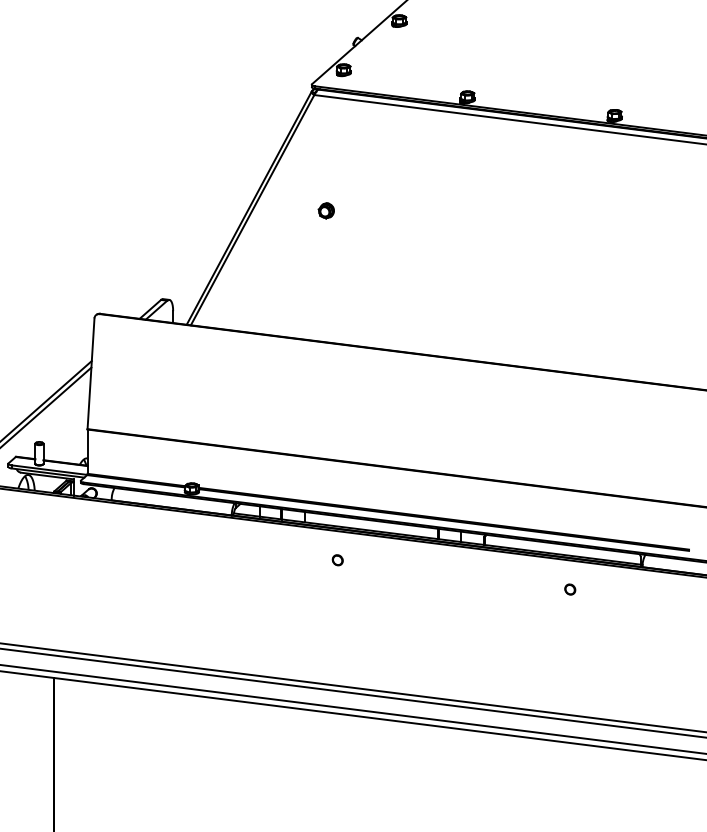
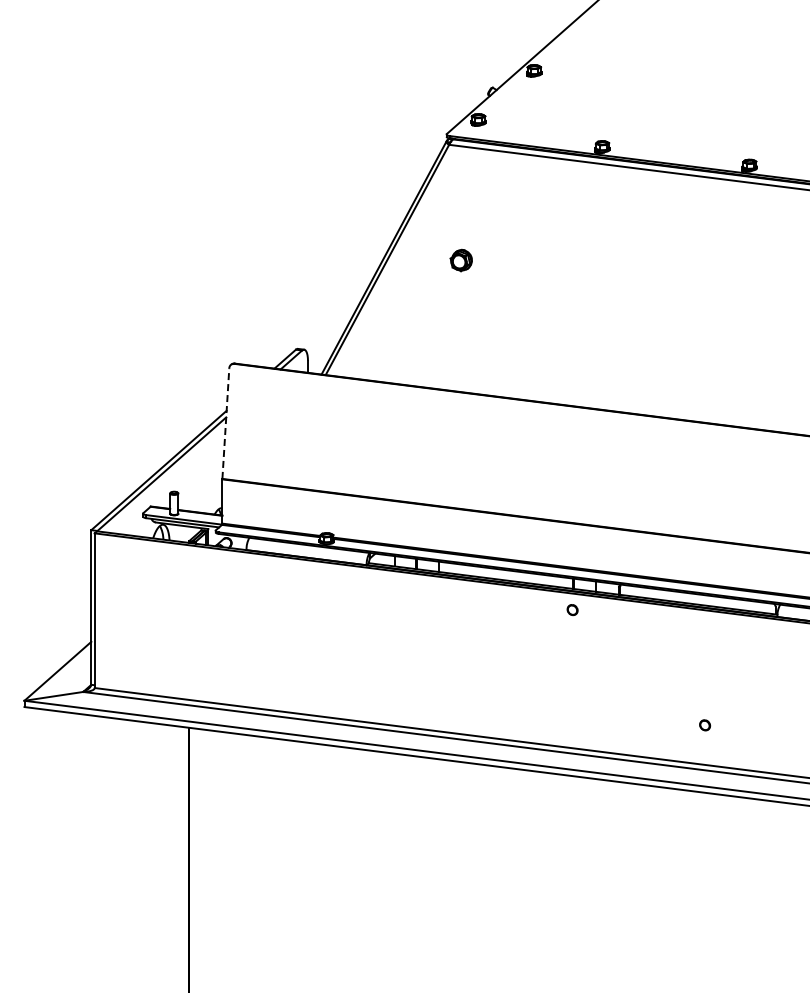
part: (325, 210) -> (460, 260), size x1.4
line: (90, 373) -> (225, 423), solid -> dashed
part: (337, 560) -> (572, 610), moved
part: (570, 589) -> (705, 725), moved

